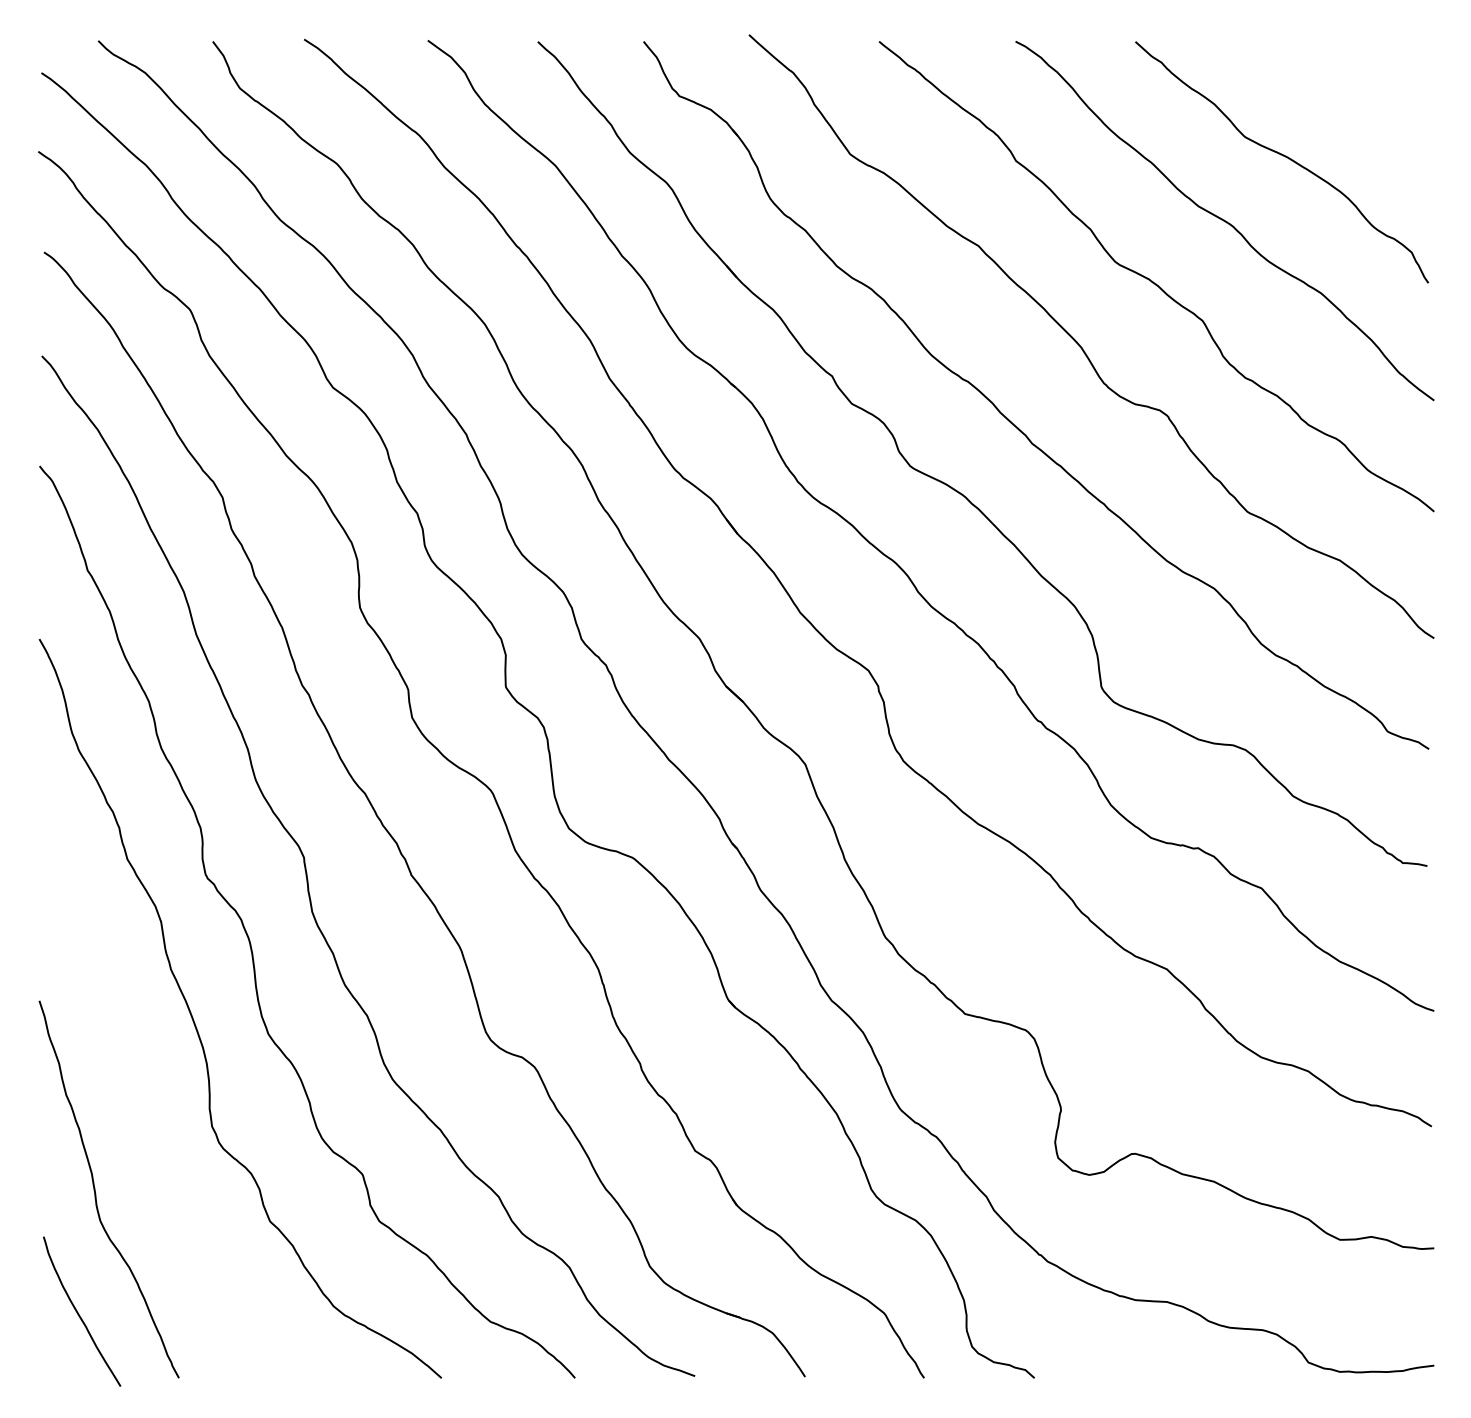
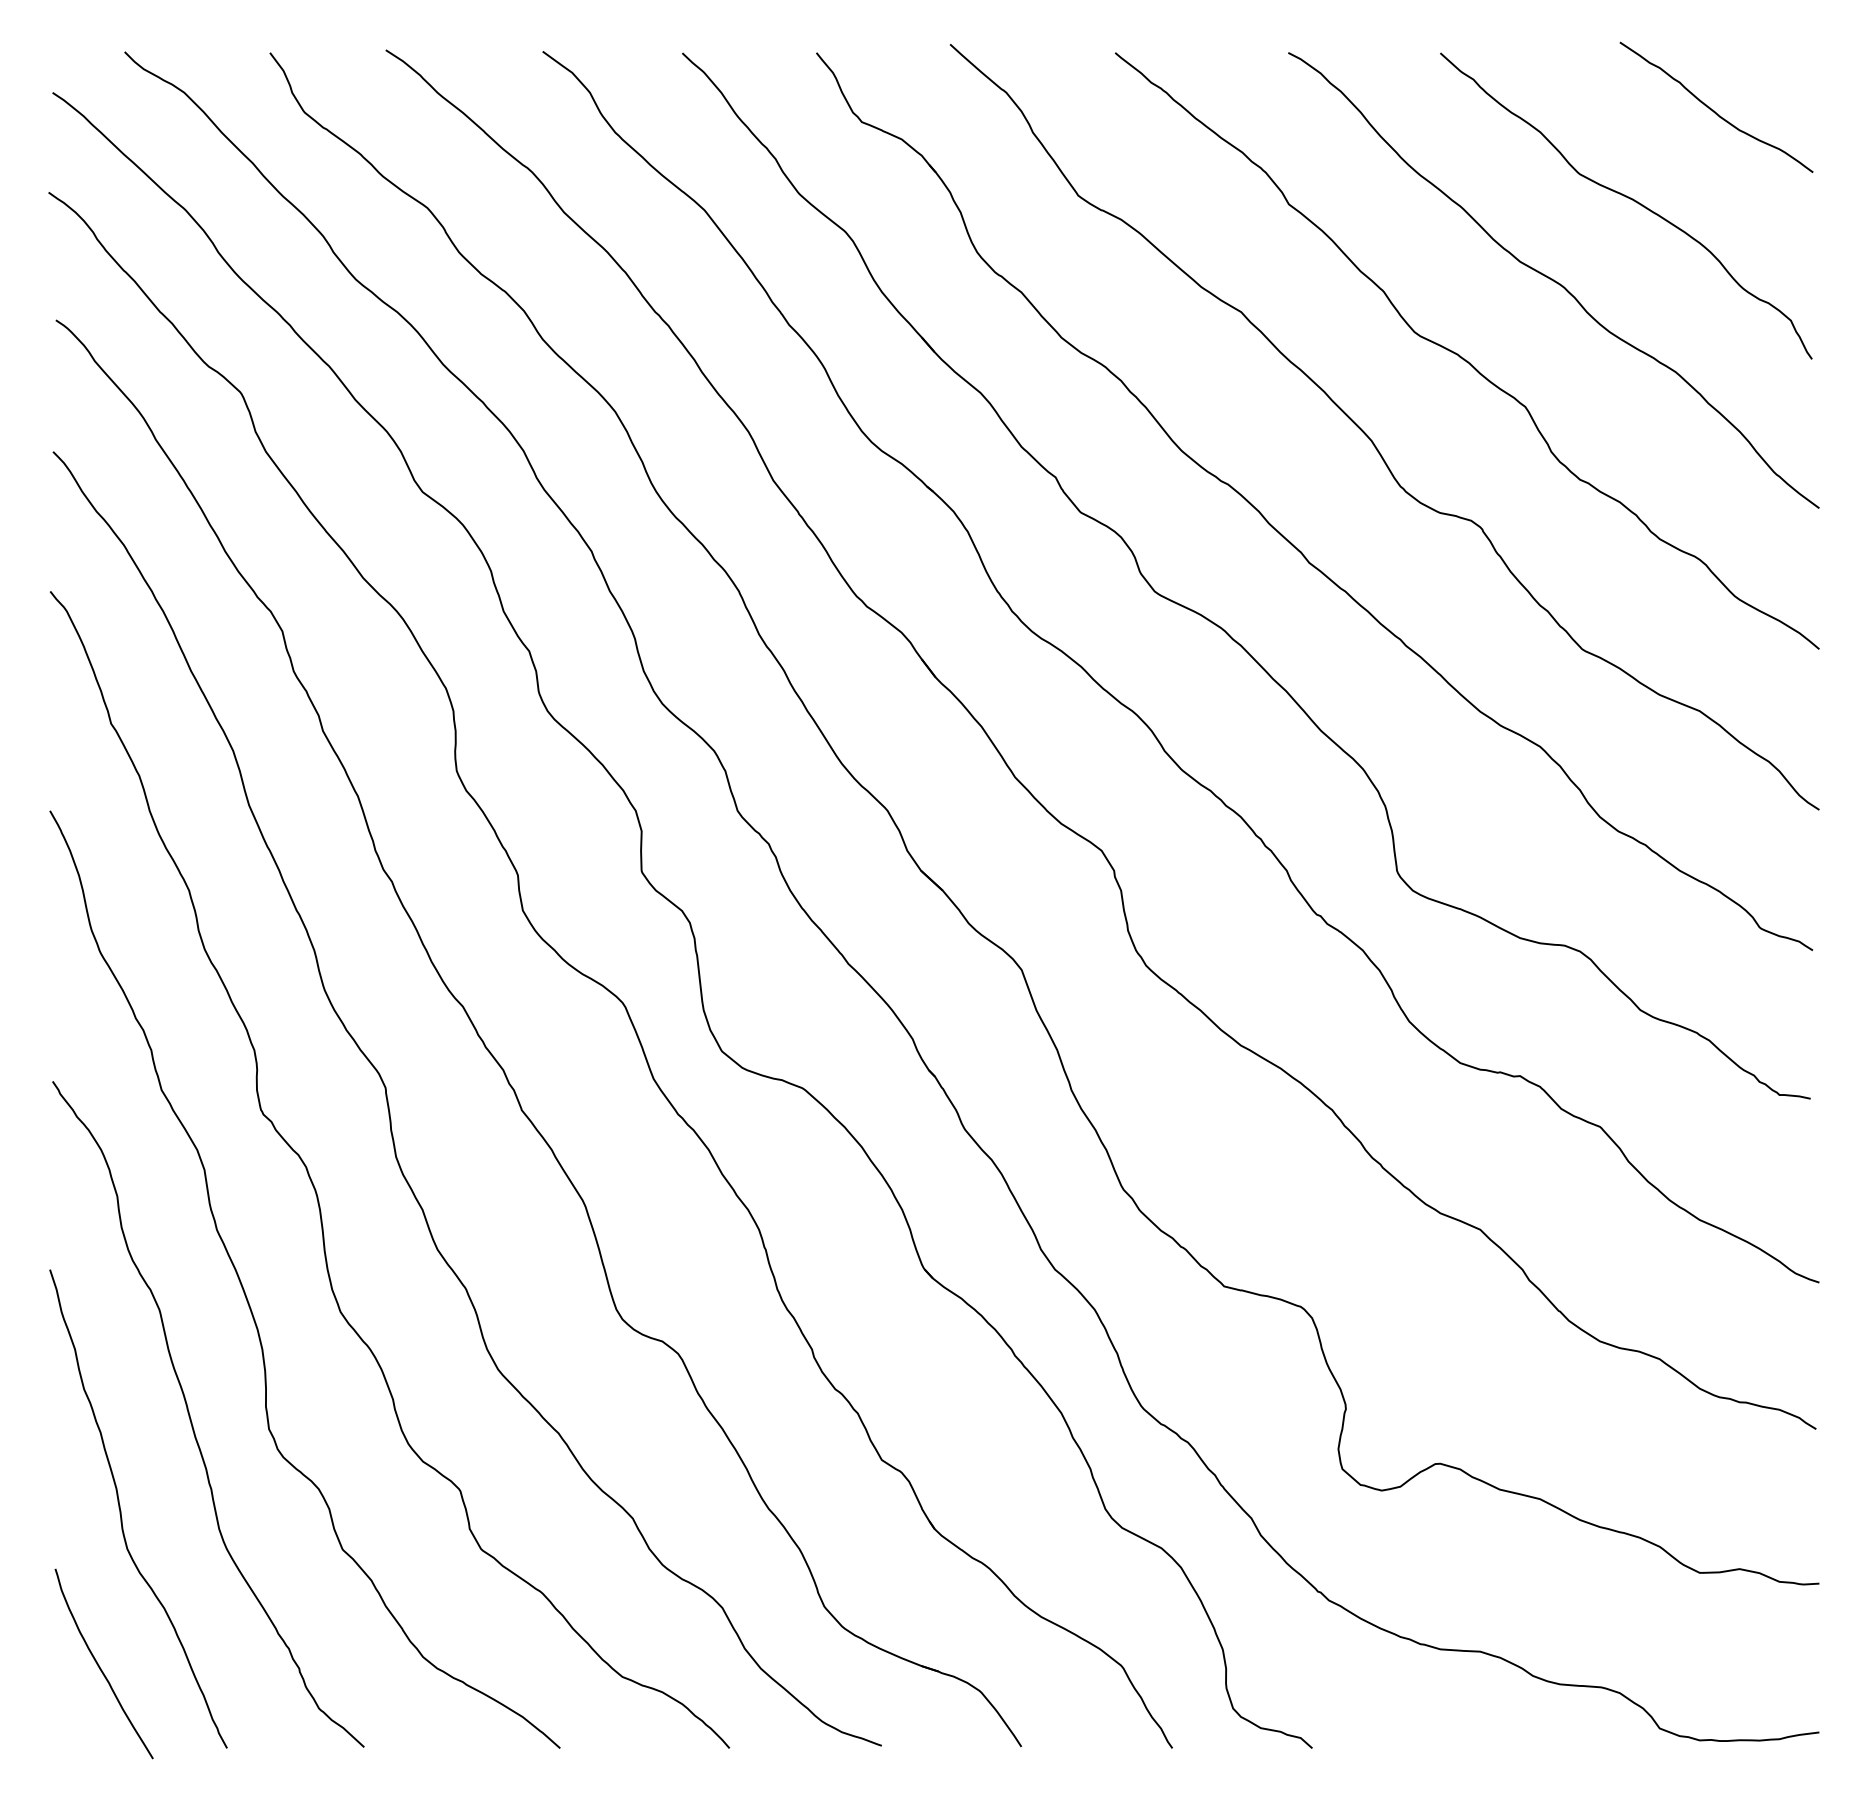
curve: (1351, 86) -> (1714, 109), added
curve: (151, 1119) -> (192, 1420), added

